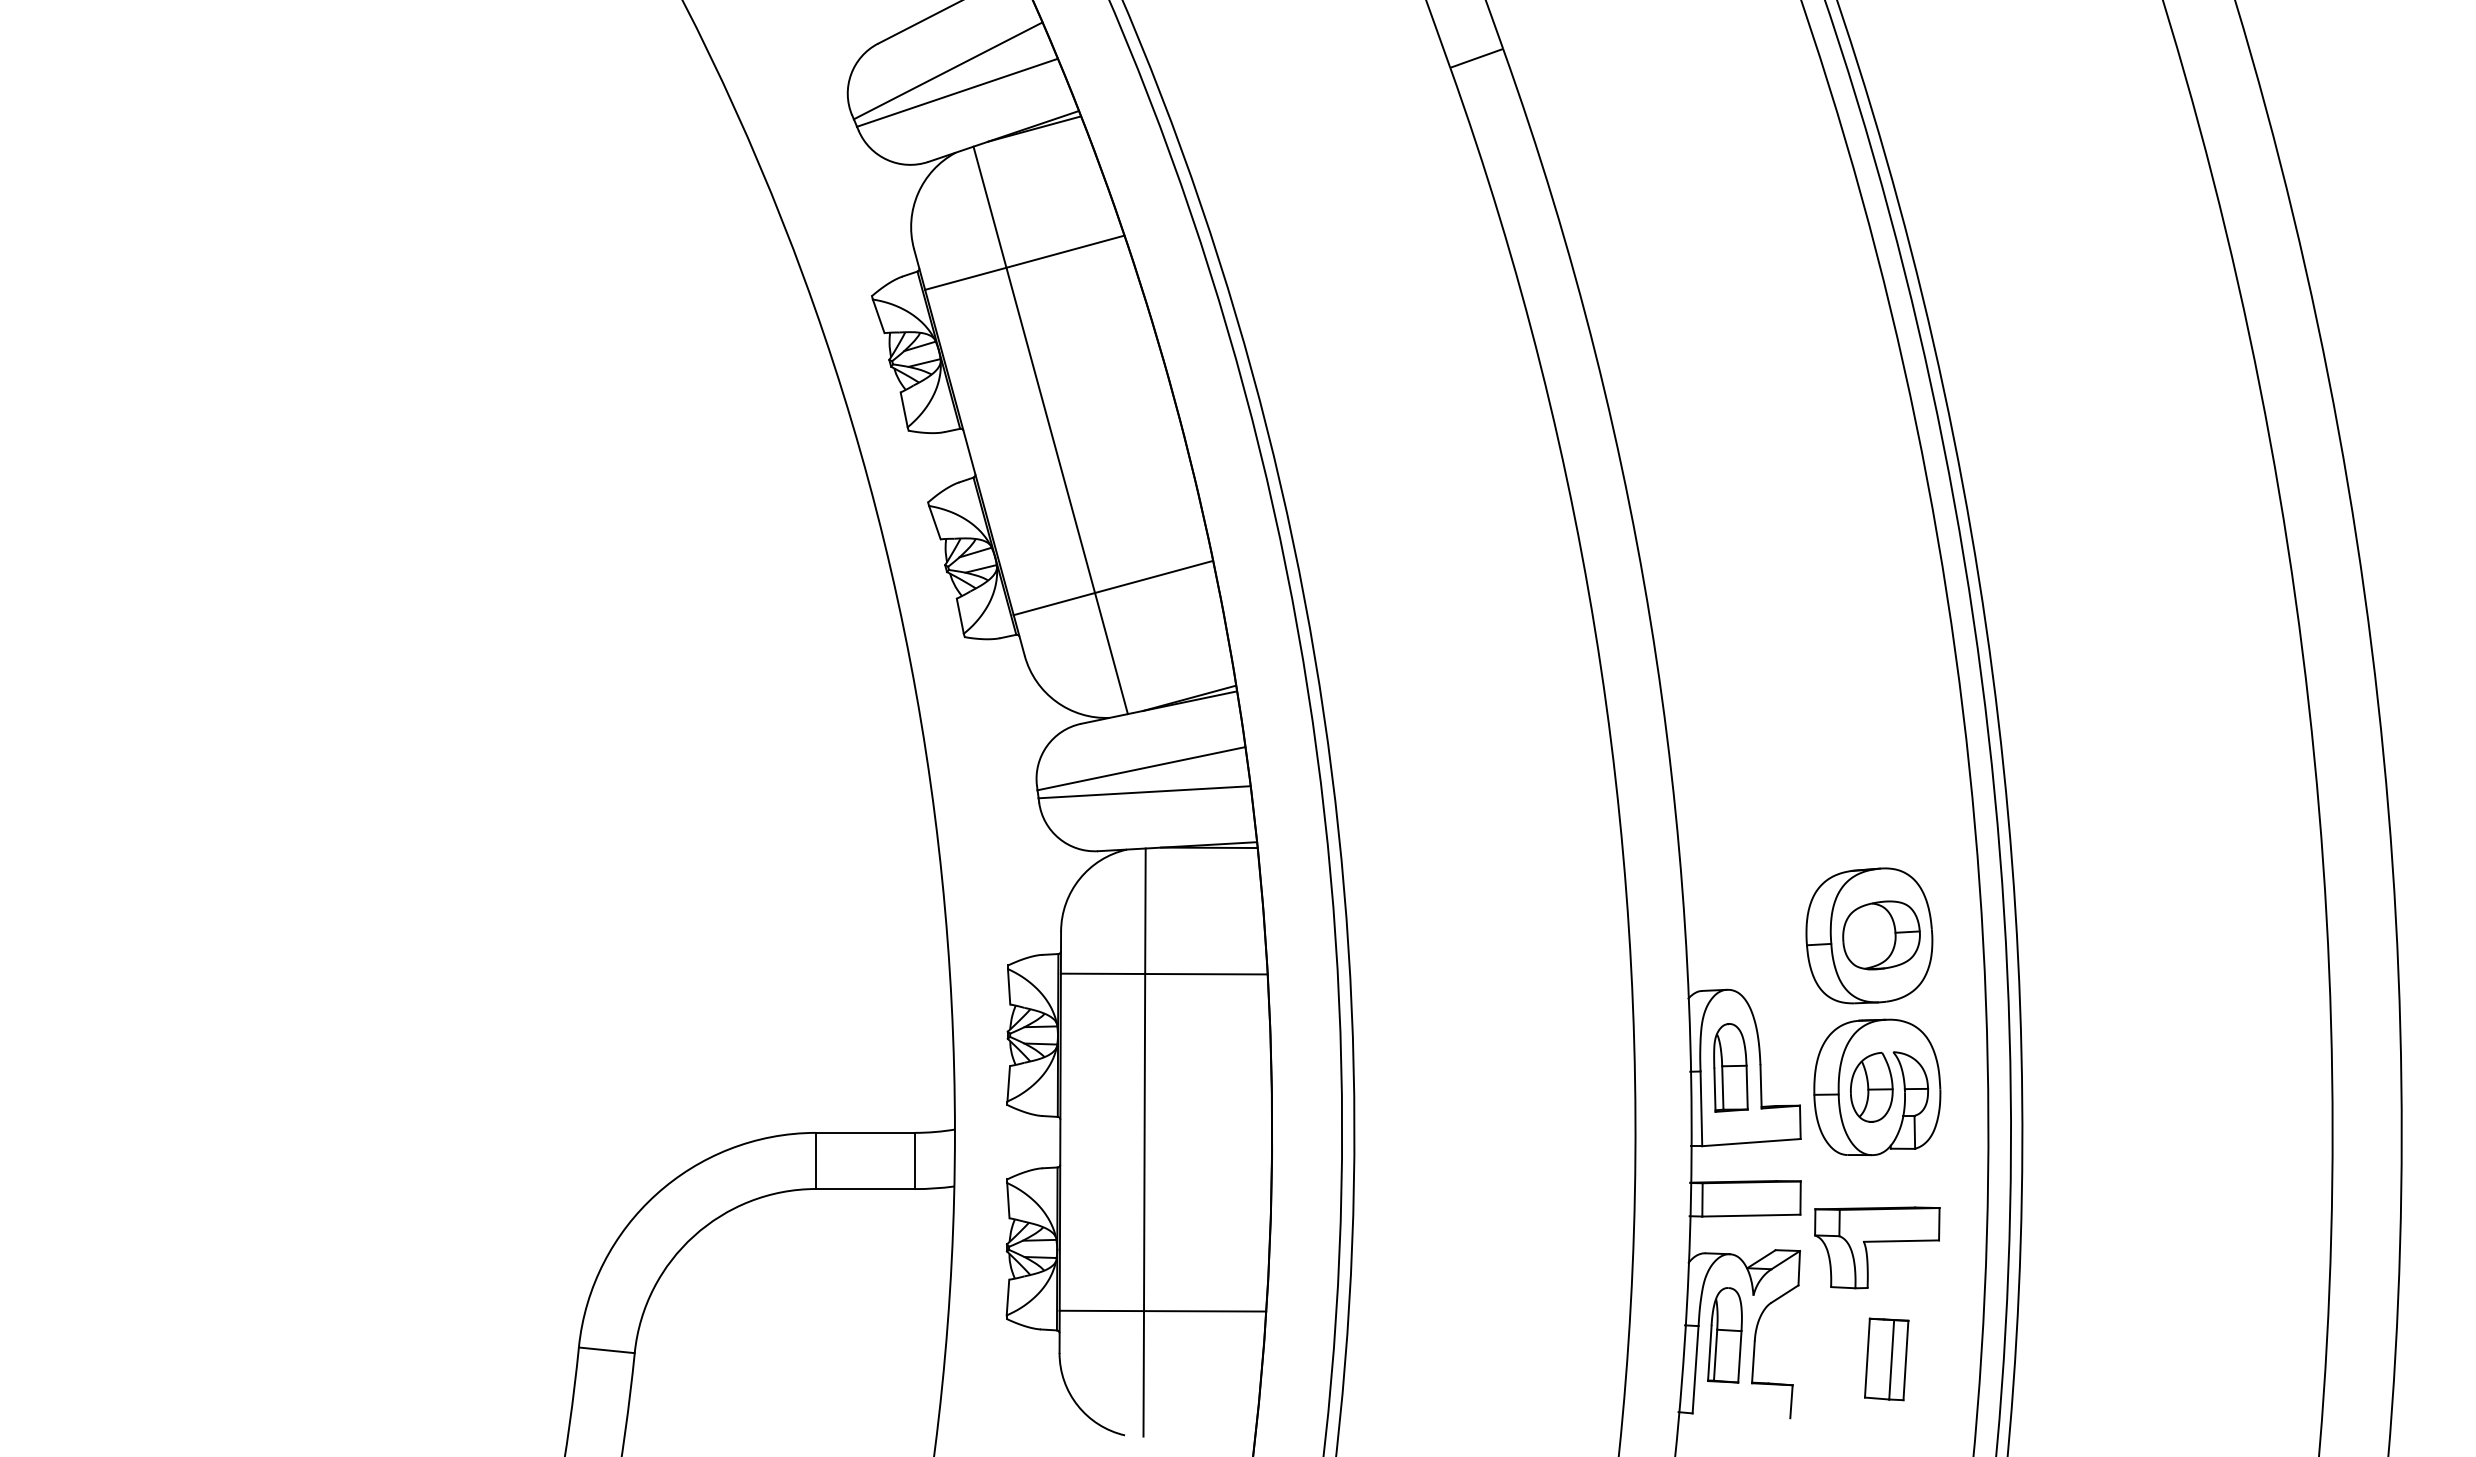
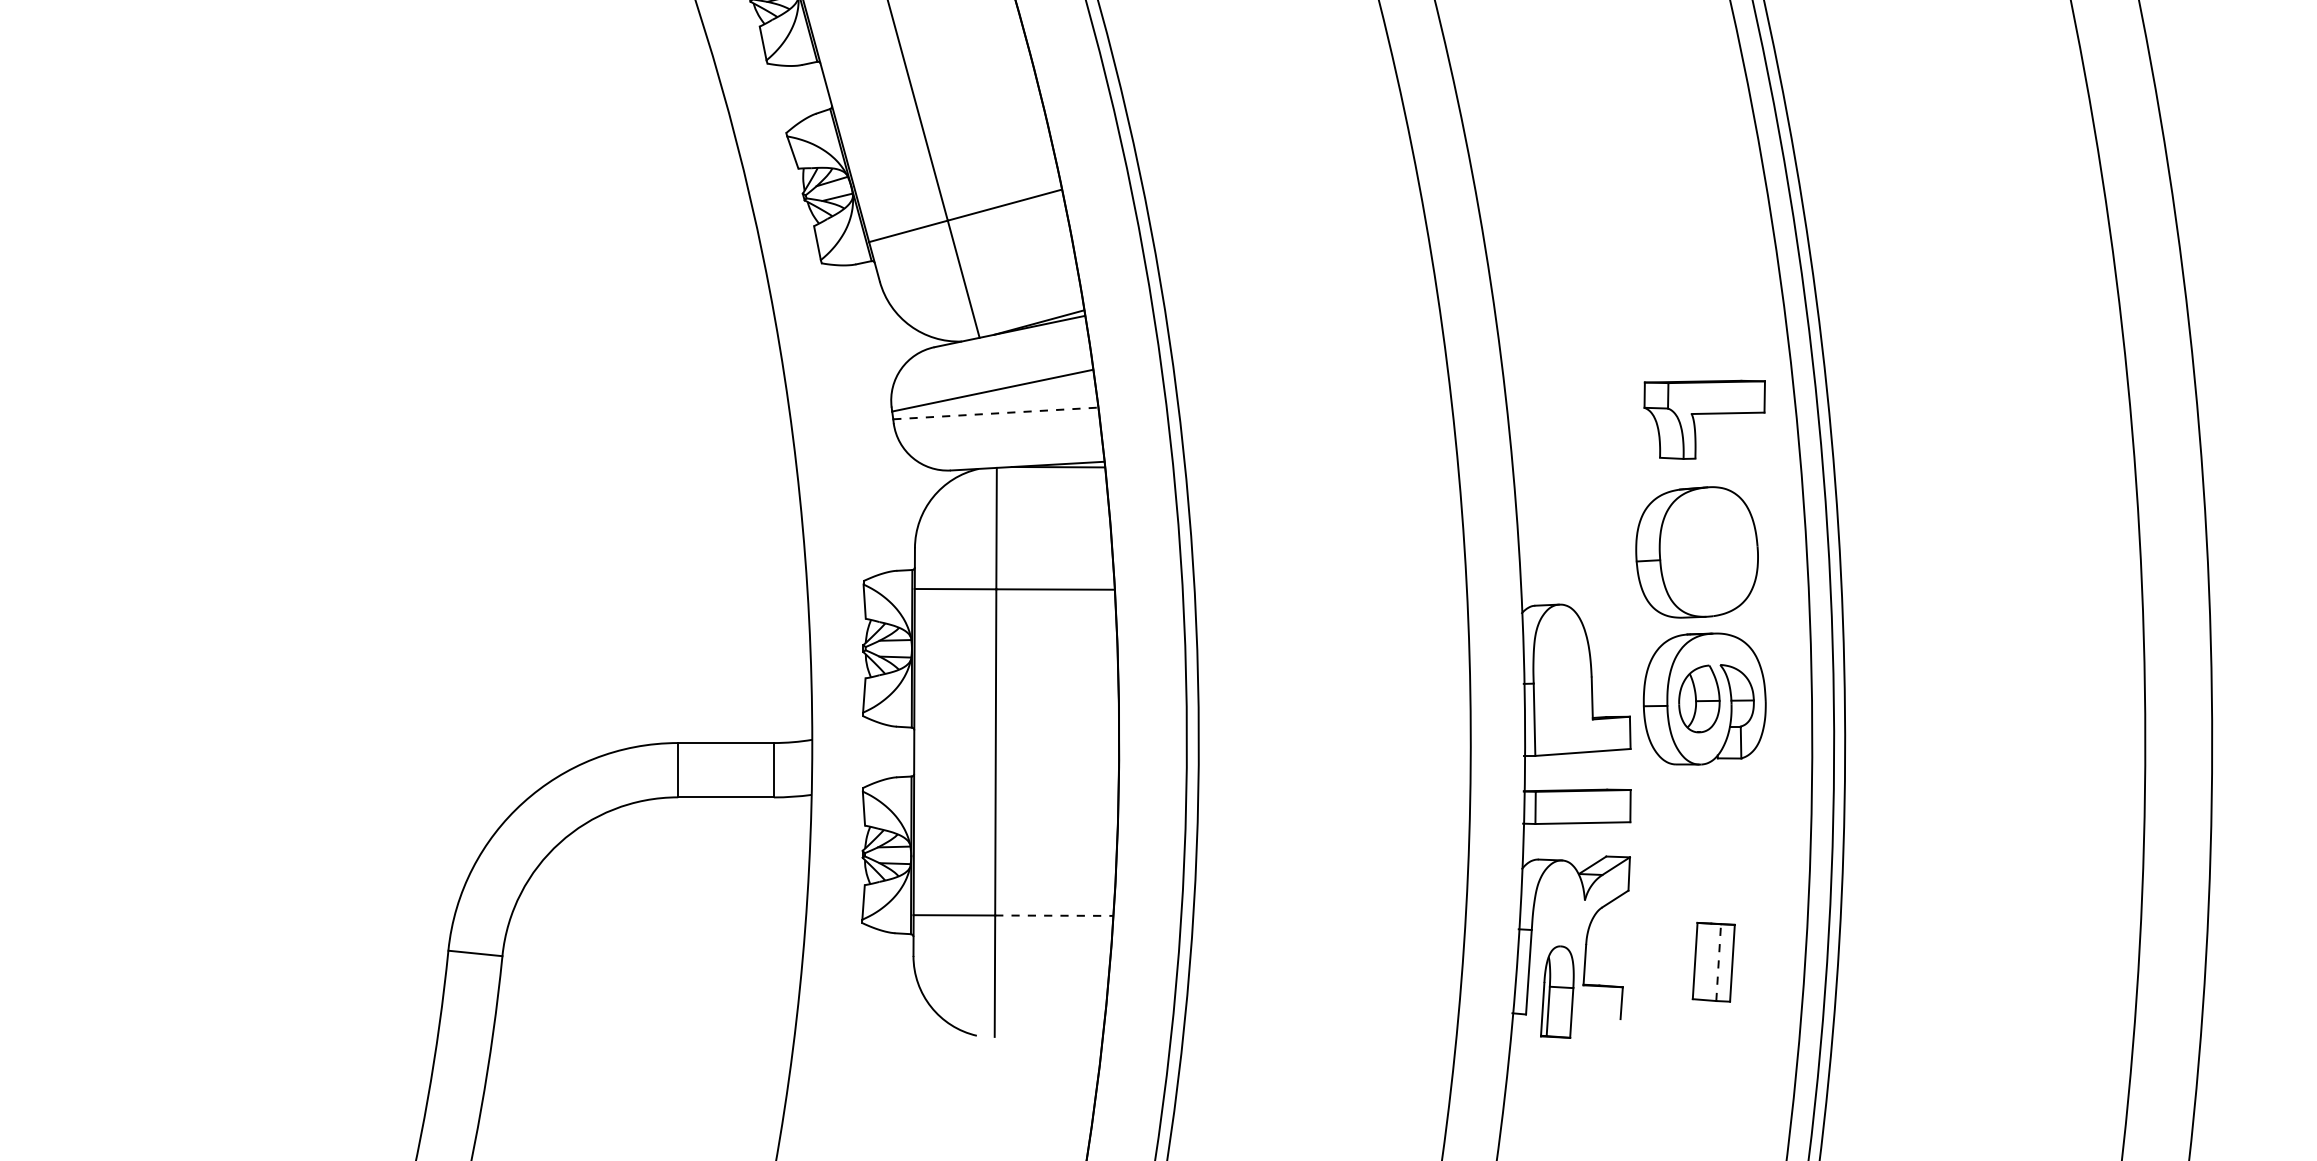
line: (1145, 792) -> (996, 413), solid -> dashed
part: (1881, 935) -> (1708, 552), removed
part: (1730, 1067) -> (1562, 679), removed
part: (1877, 1247) -> (1704, 419), moved
line: (1205, 1311) -> (1054, 915), solid -> dashed
part: (1724, 1335) -> (1556, 992), moved
line: (1891, 1359) -> (1718, 962), solid -> dashed

